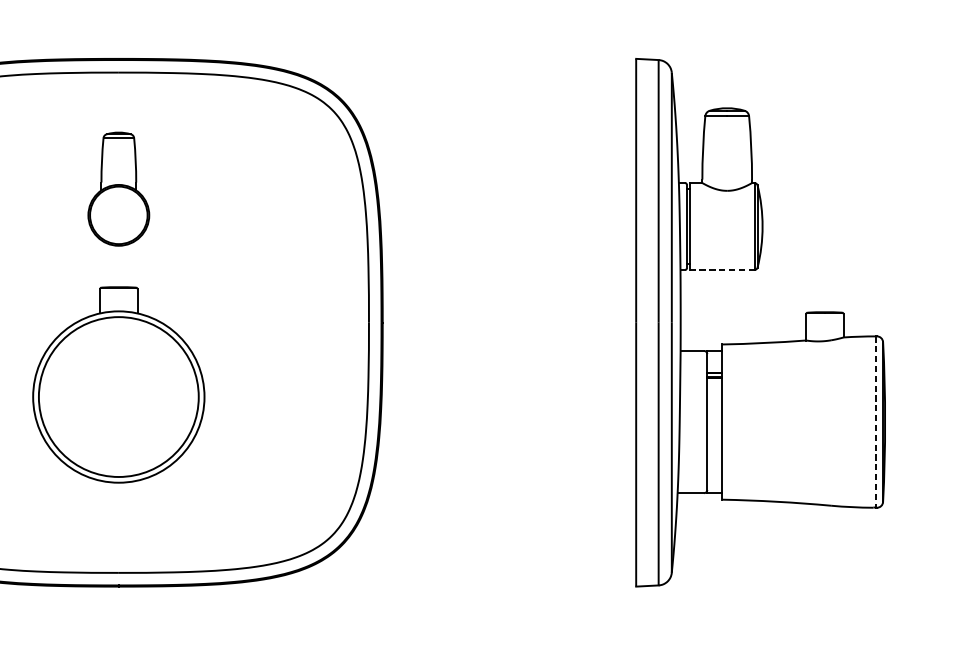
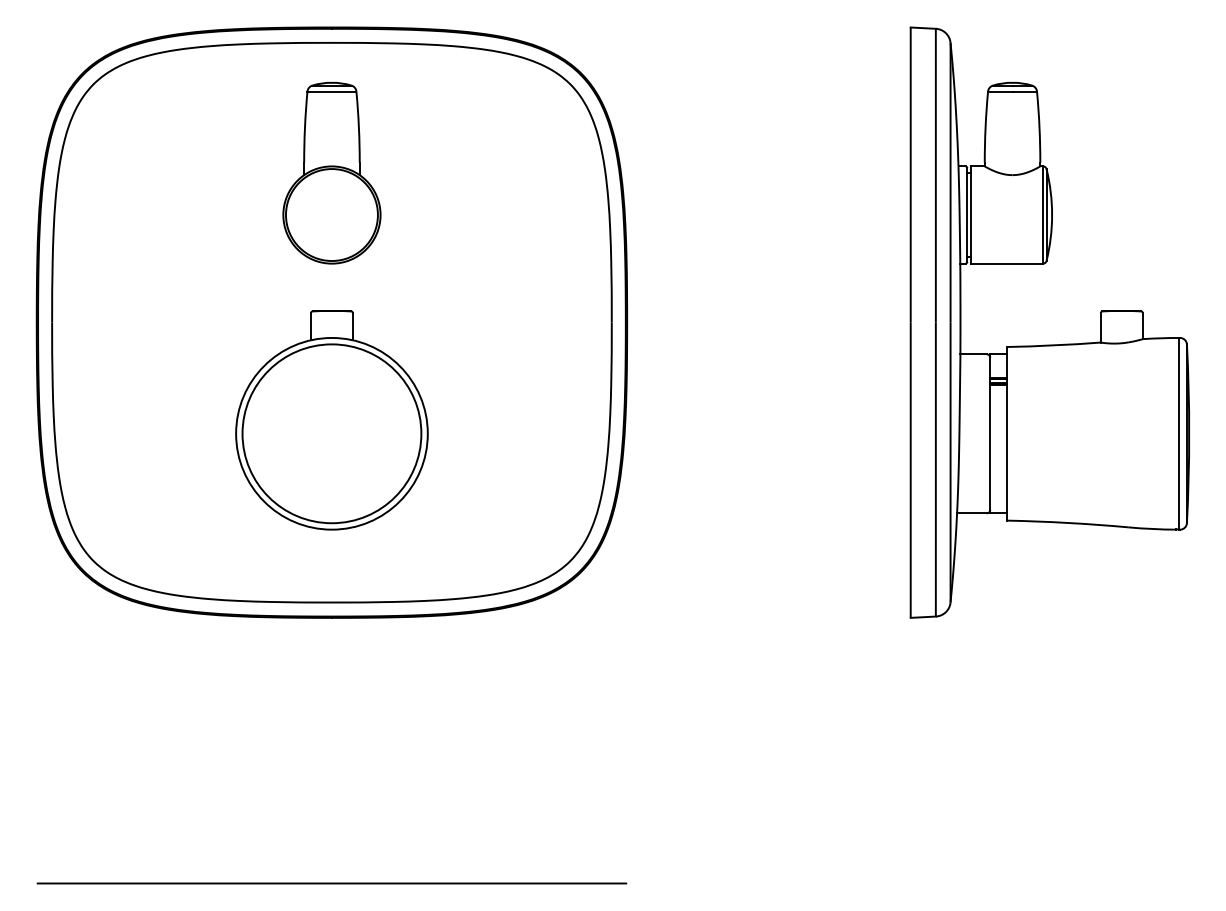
part: (118, 189) -> (331, 173), size x1.43
line: (722, 269) -> (1007, 263), dashed -> solid
part: (118, 385) -> (331, 420), moved
line: (875, 421) -> (1178, 433), dashed -> solid

